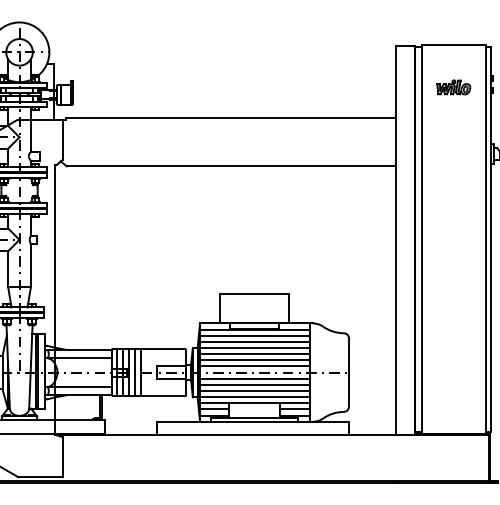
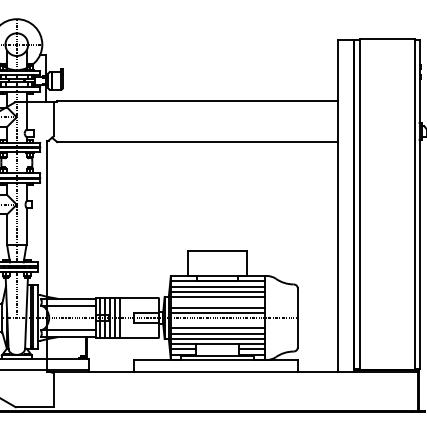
part: (453, 87) -> (387, 74), removed
line: (255, 354) -> (218, 302), removed
line: (255, 378) -> (218, 323), removed

